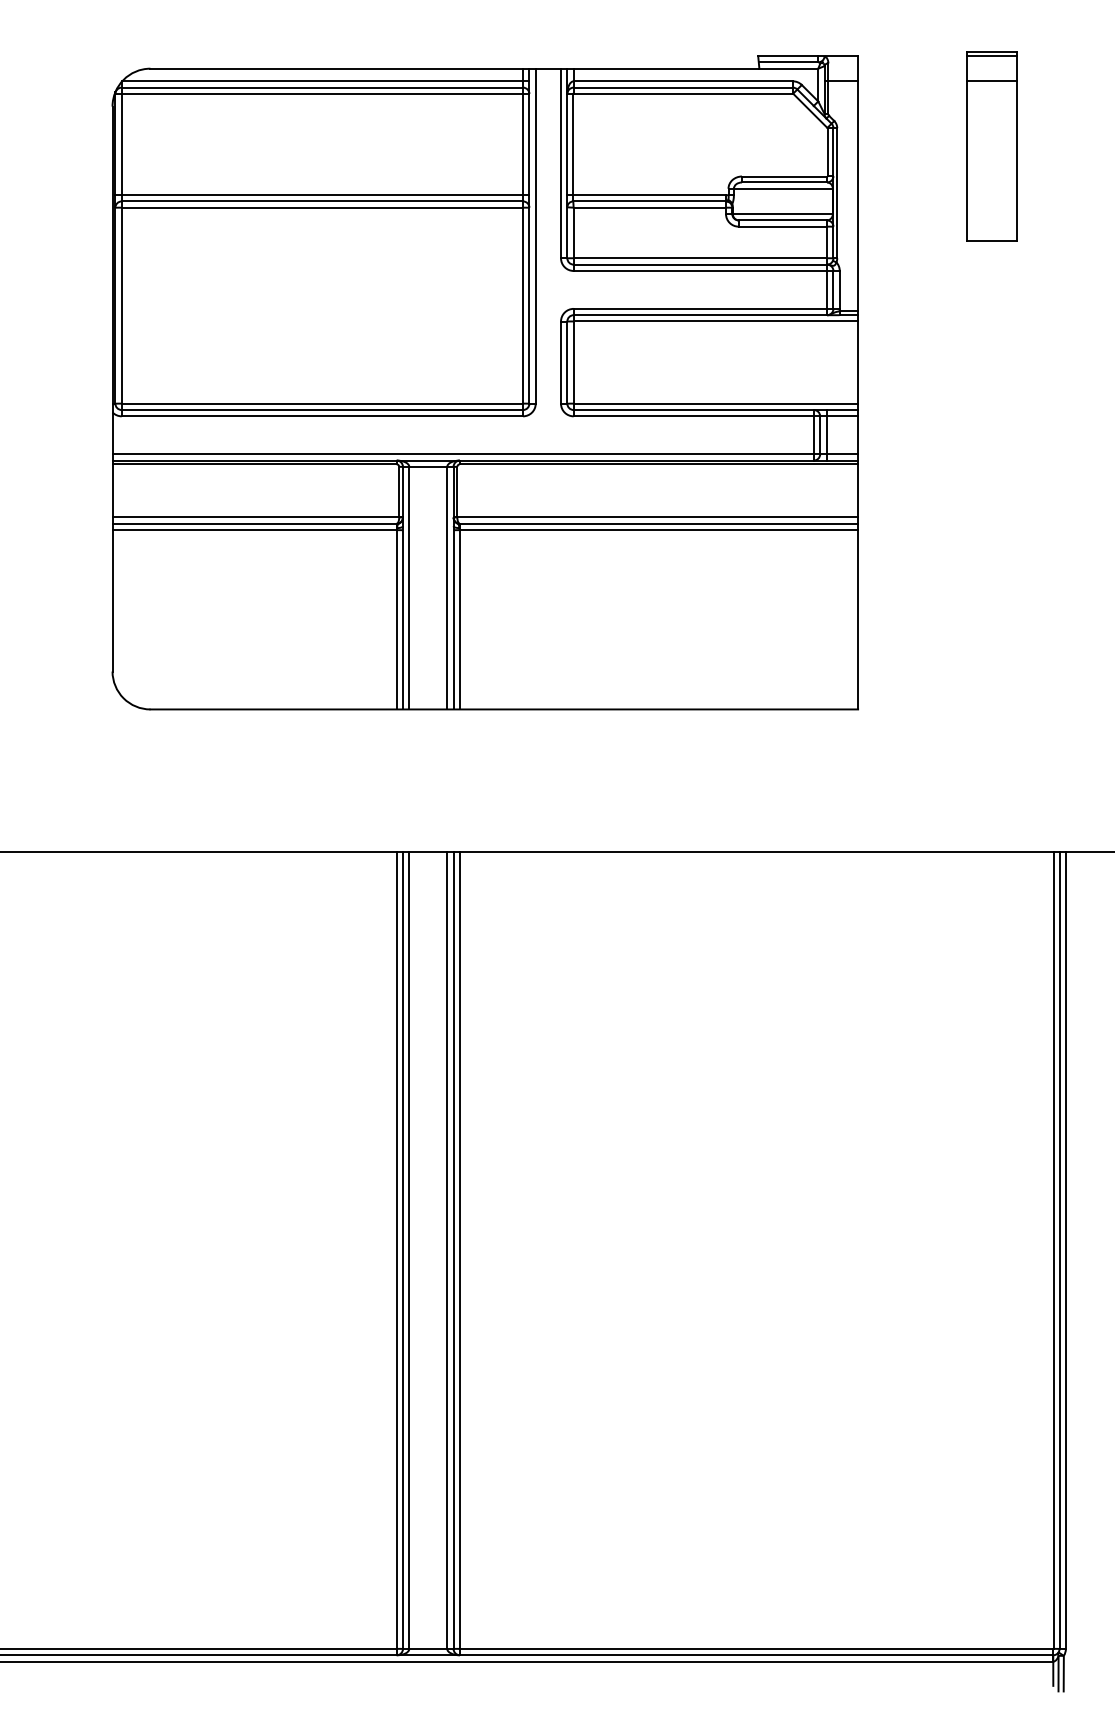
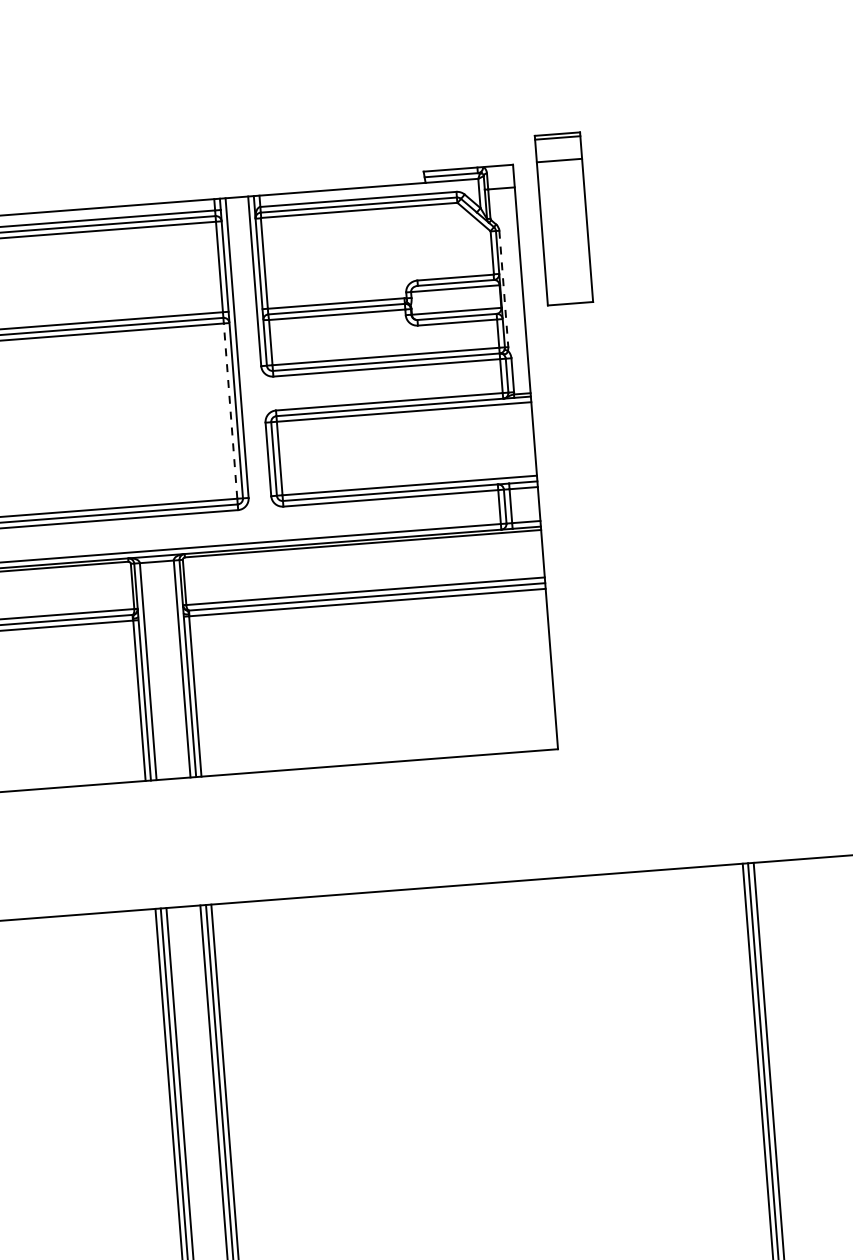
part: (991, 146) -> (563, 218), moved
line: (837, 193) -> (504, 289), solid -> dashed
line: (523, 305) -> (230, 410), solid -> dashed

